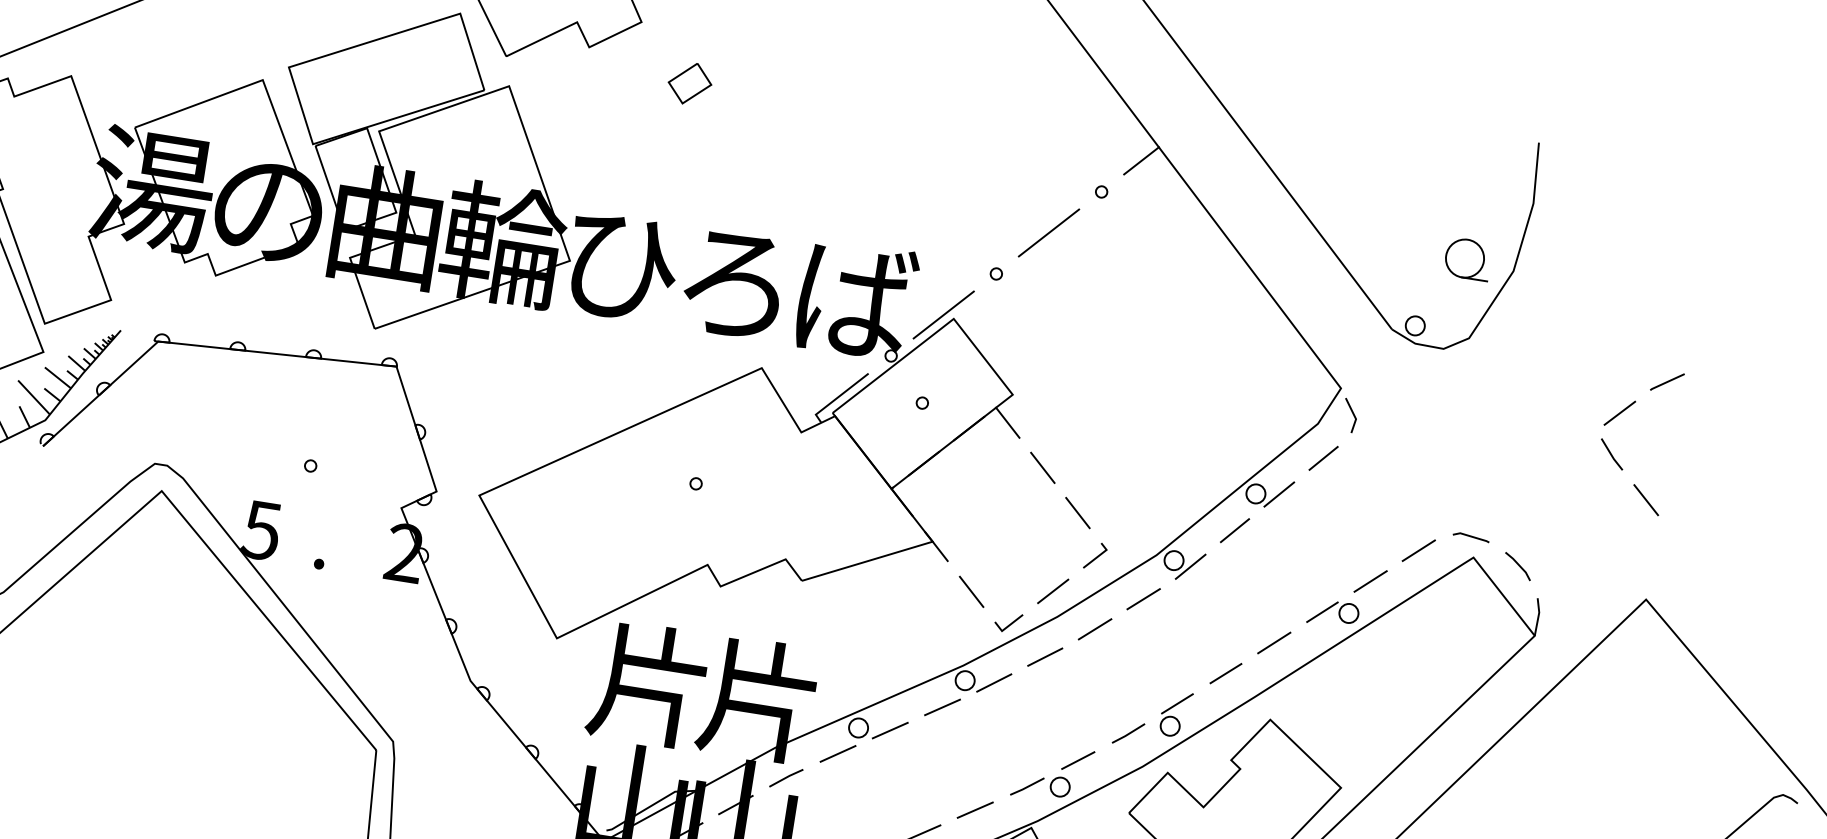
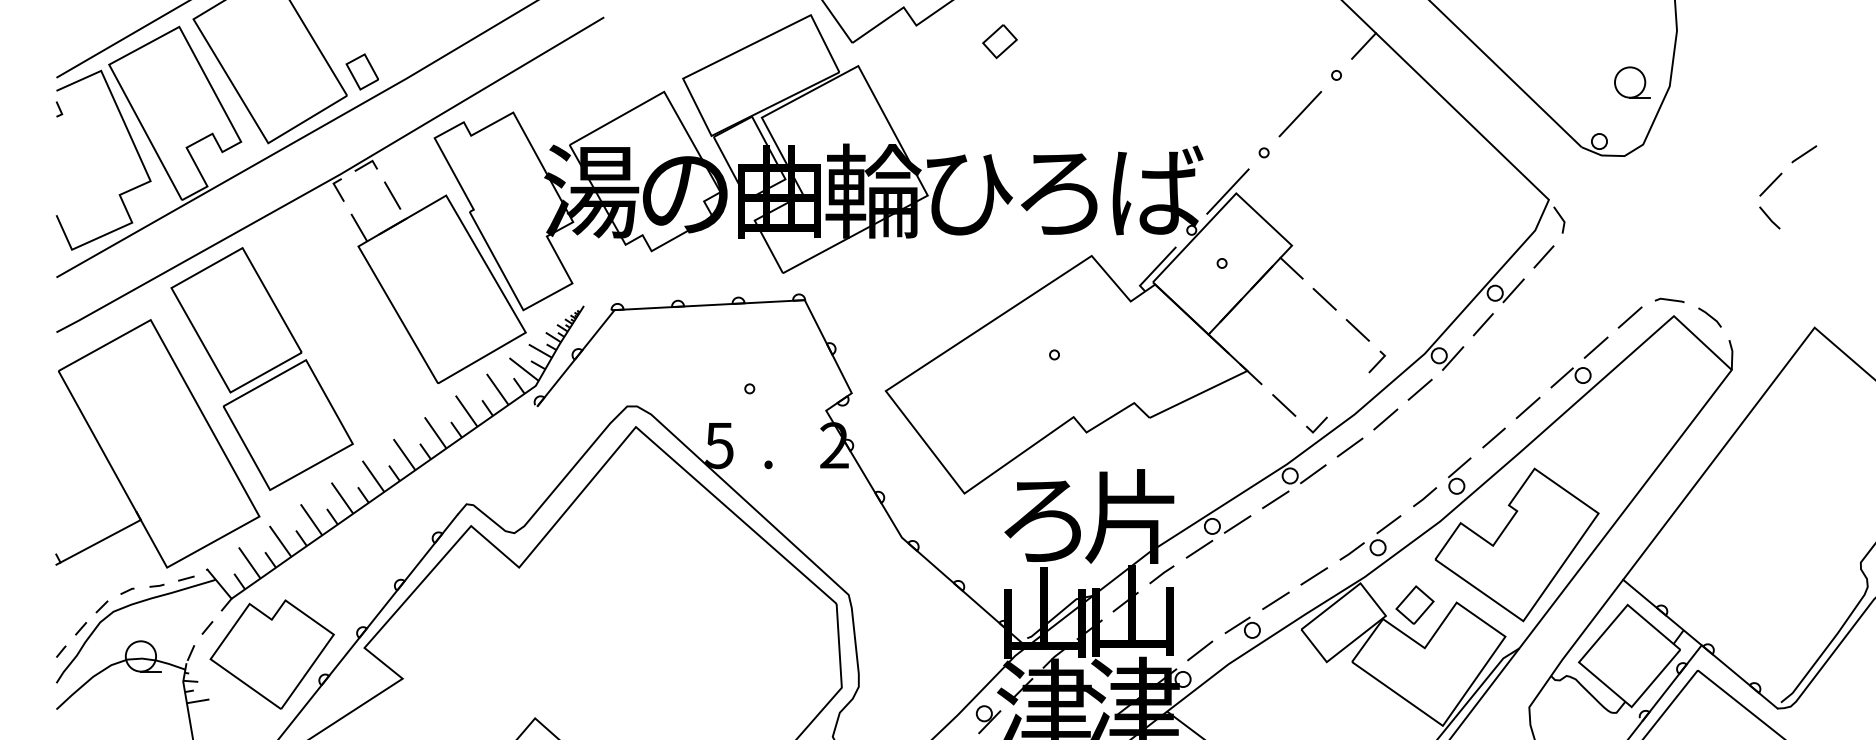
line: (1646, 500) -> (1802, 249), removed
line: (1052, 590) -> (1347, 394), removed
text: (647, 683) -> (1041, 517), 片 -> ろ

